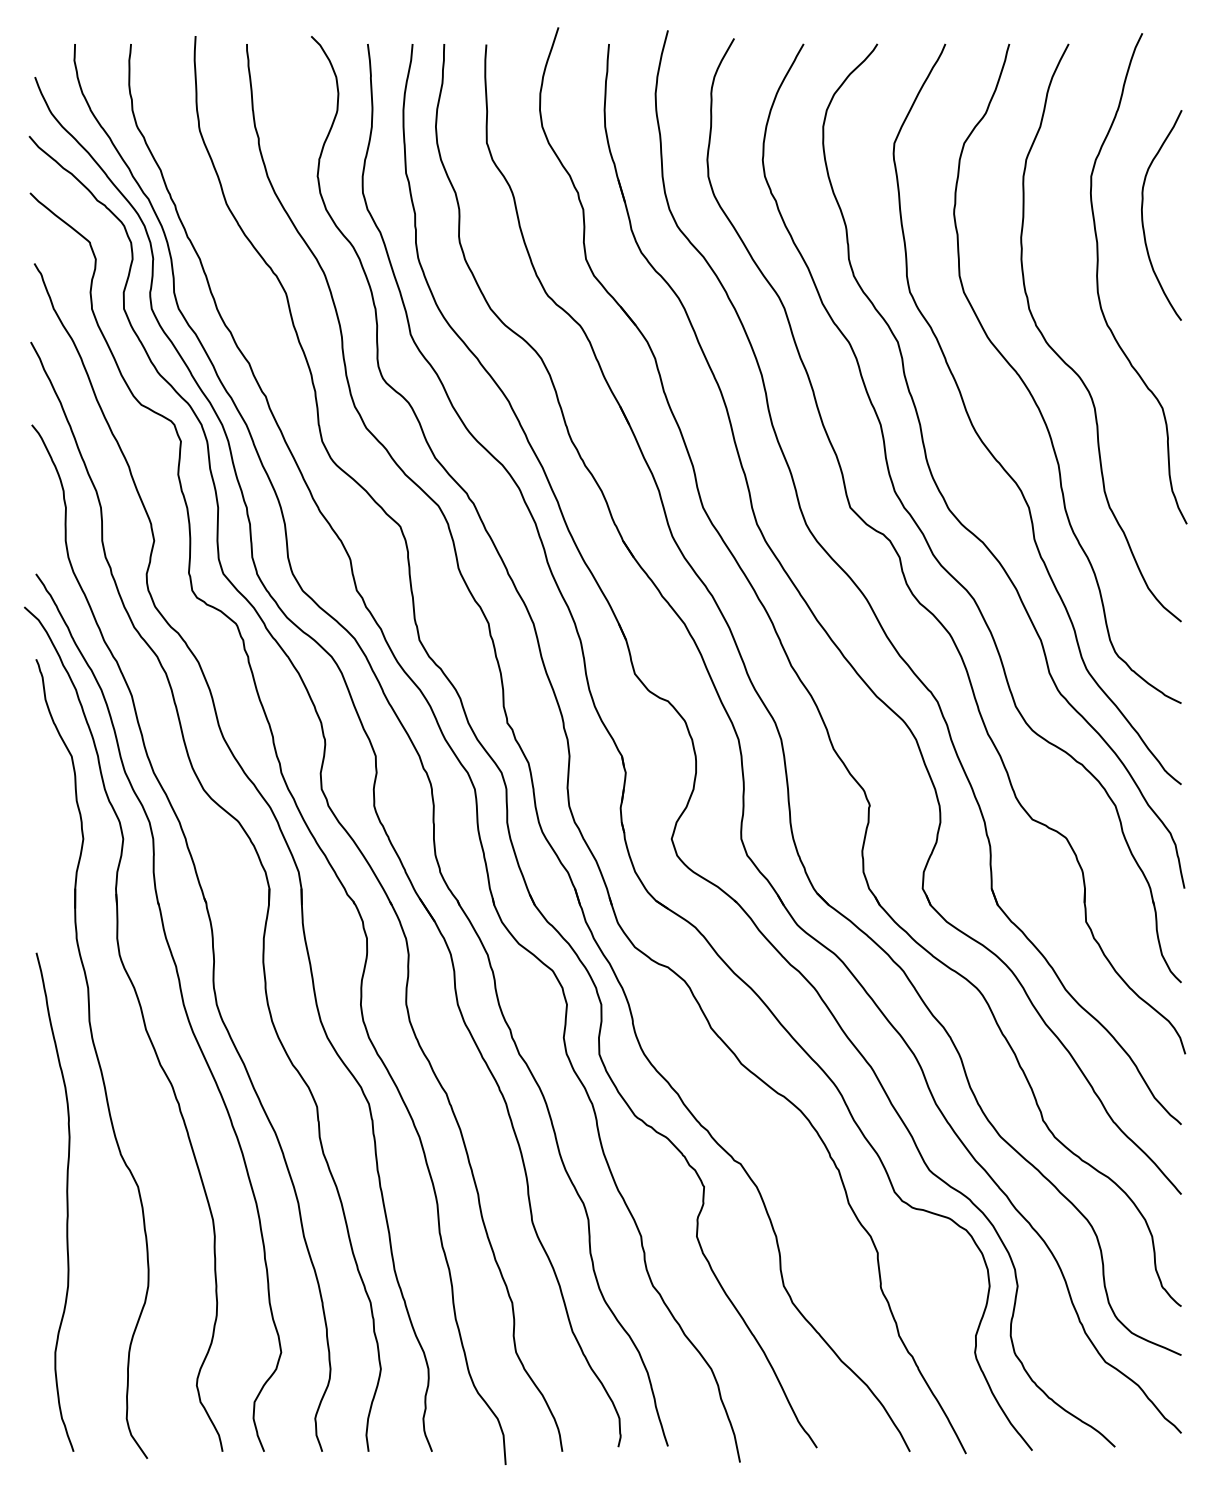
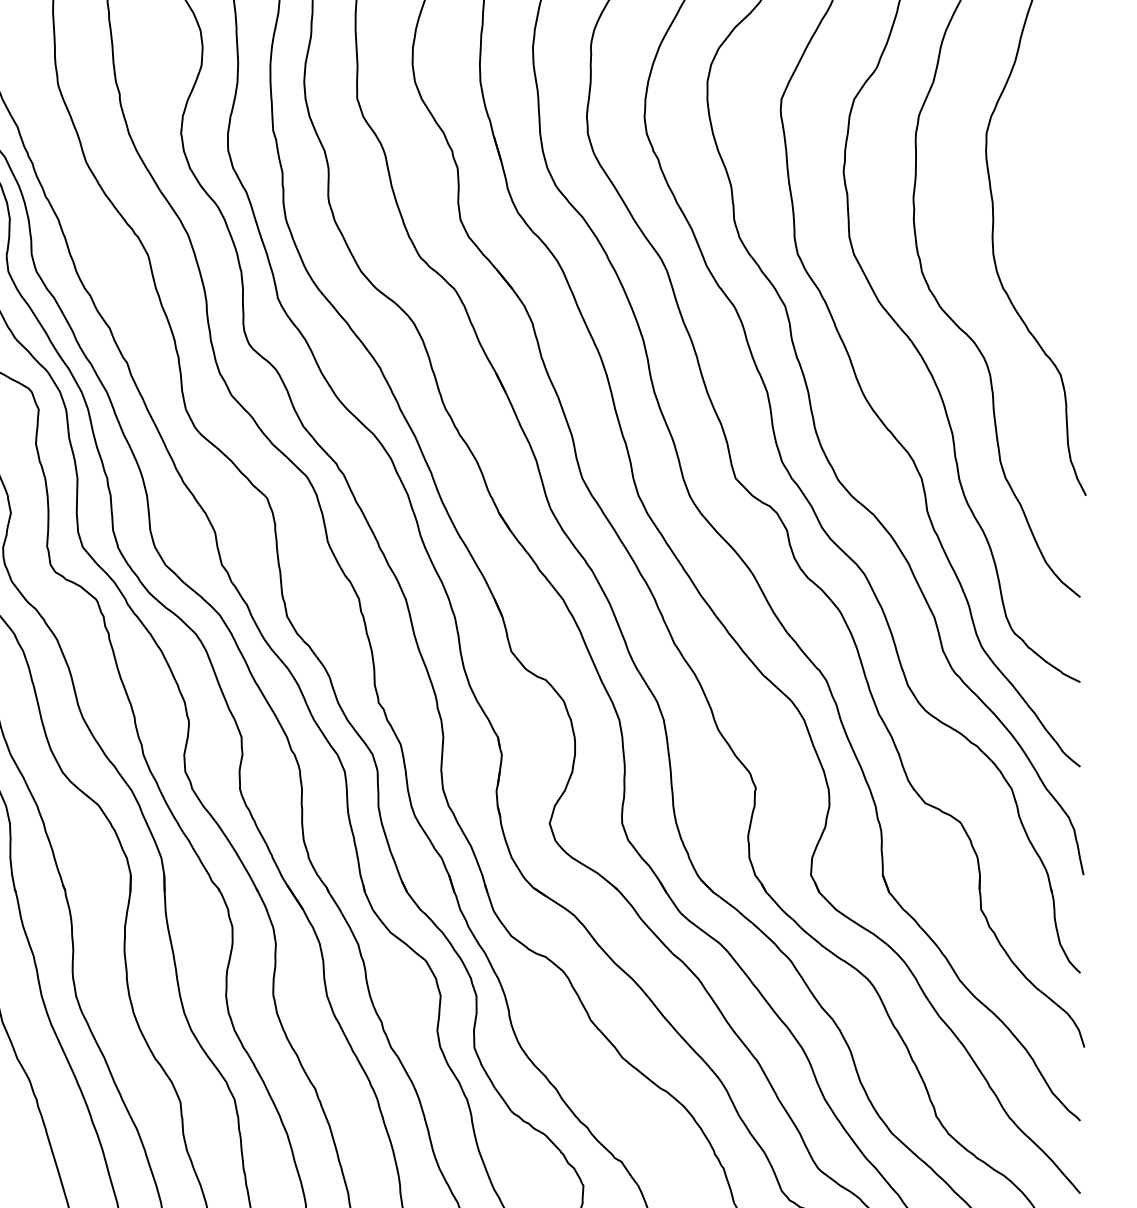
curve: (1143, 217) -> (1040, 176), removed

